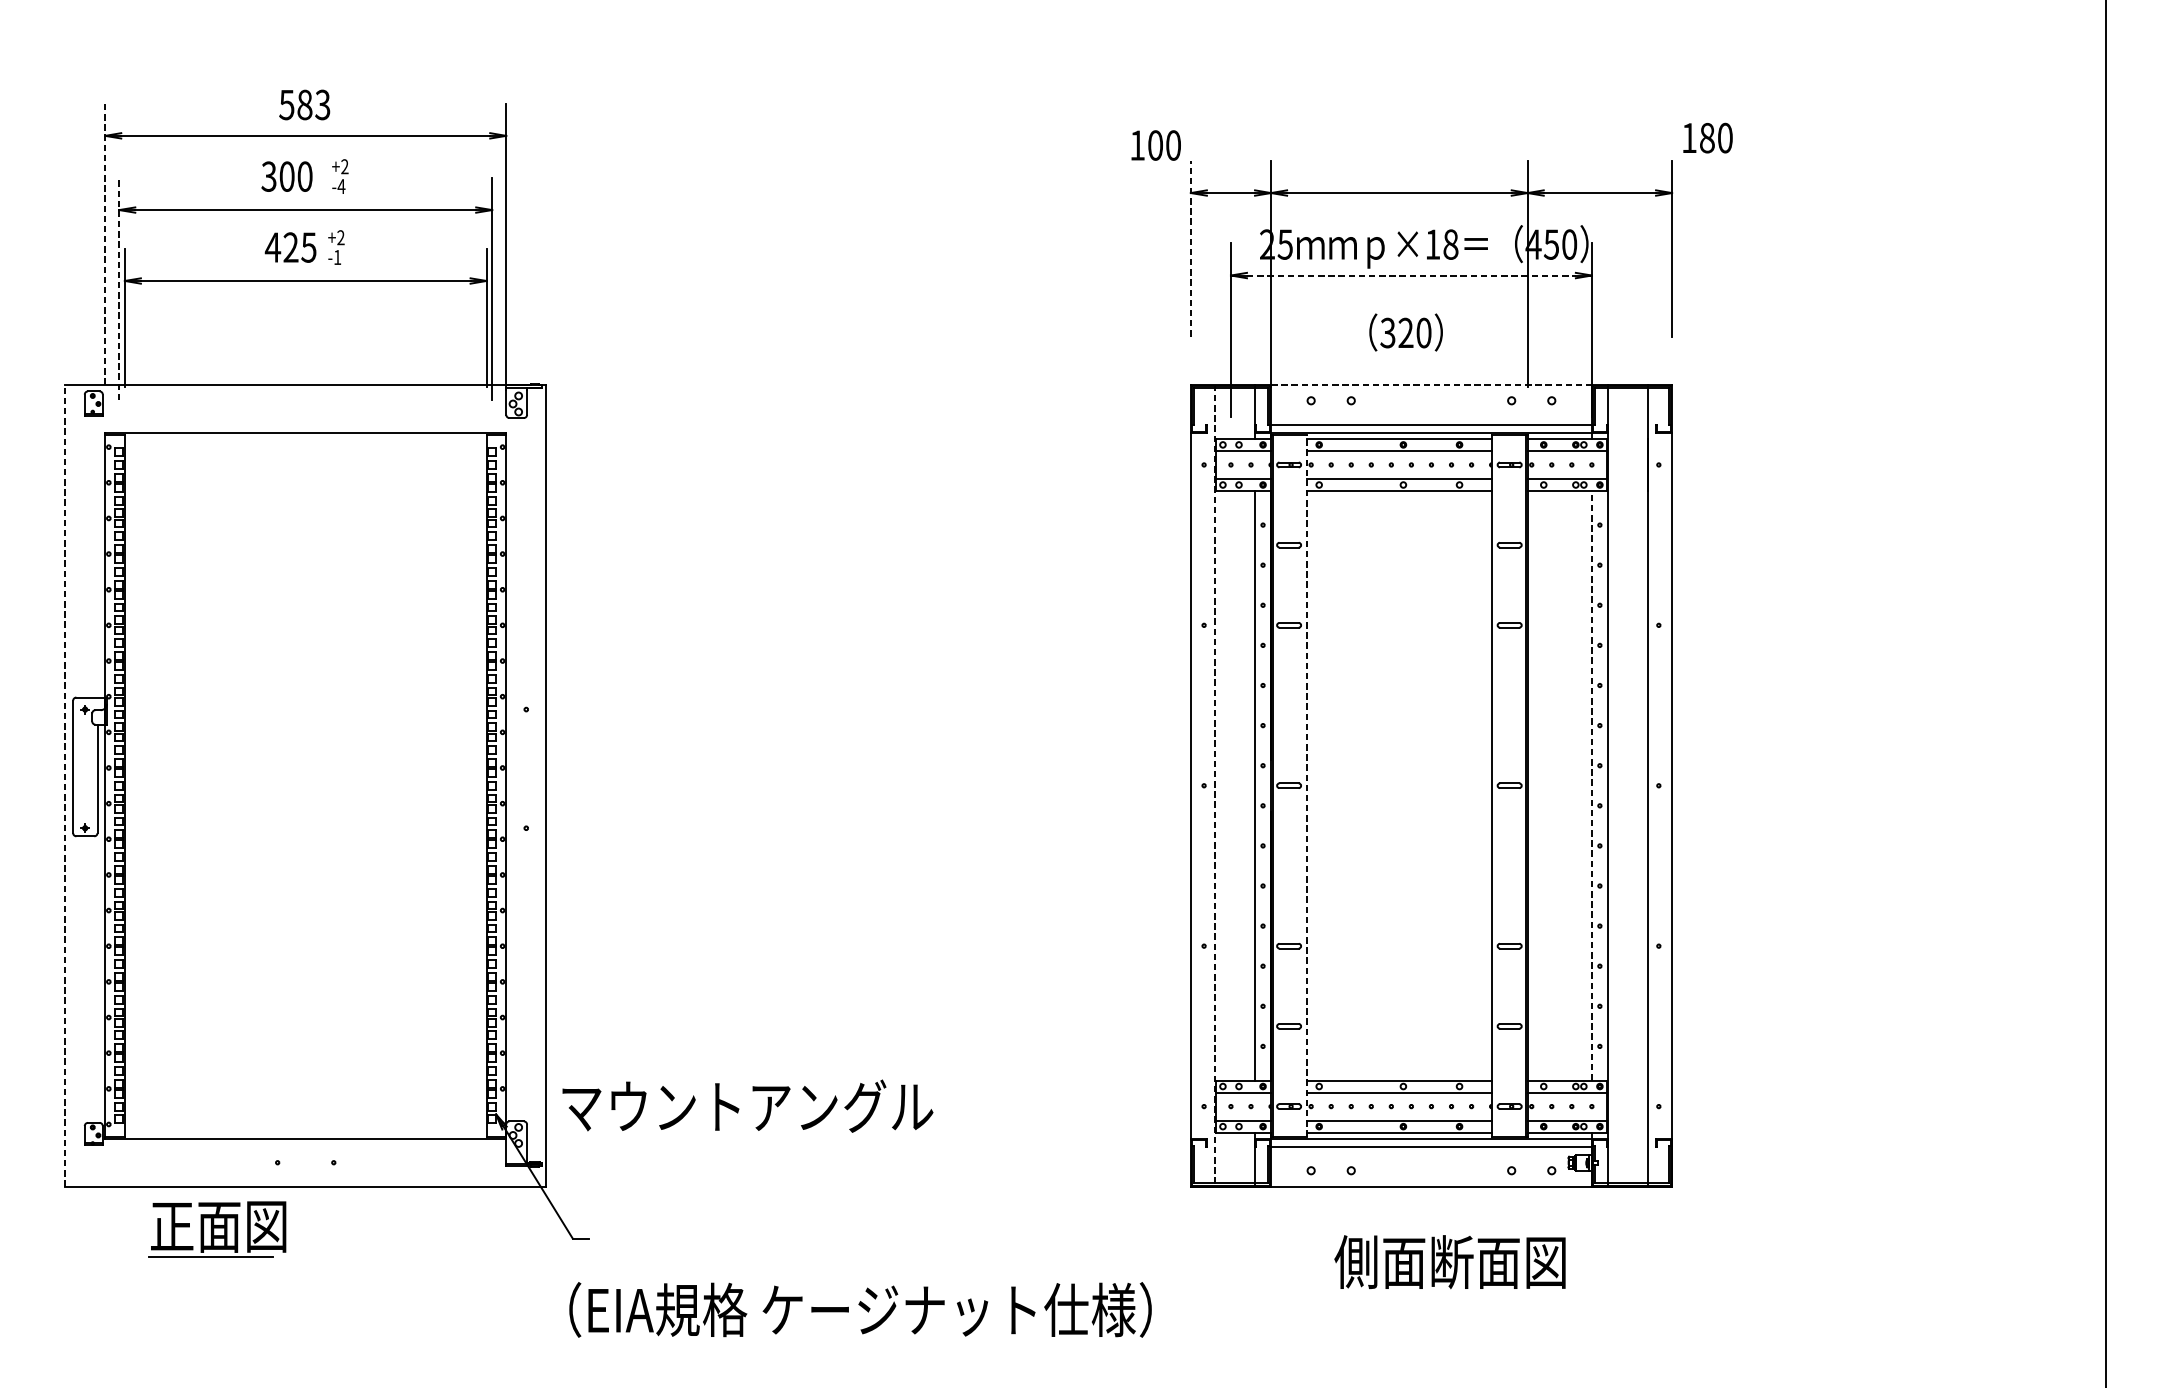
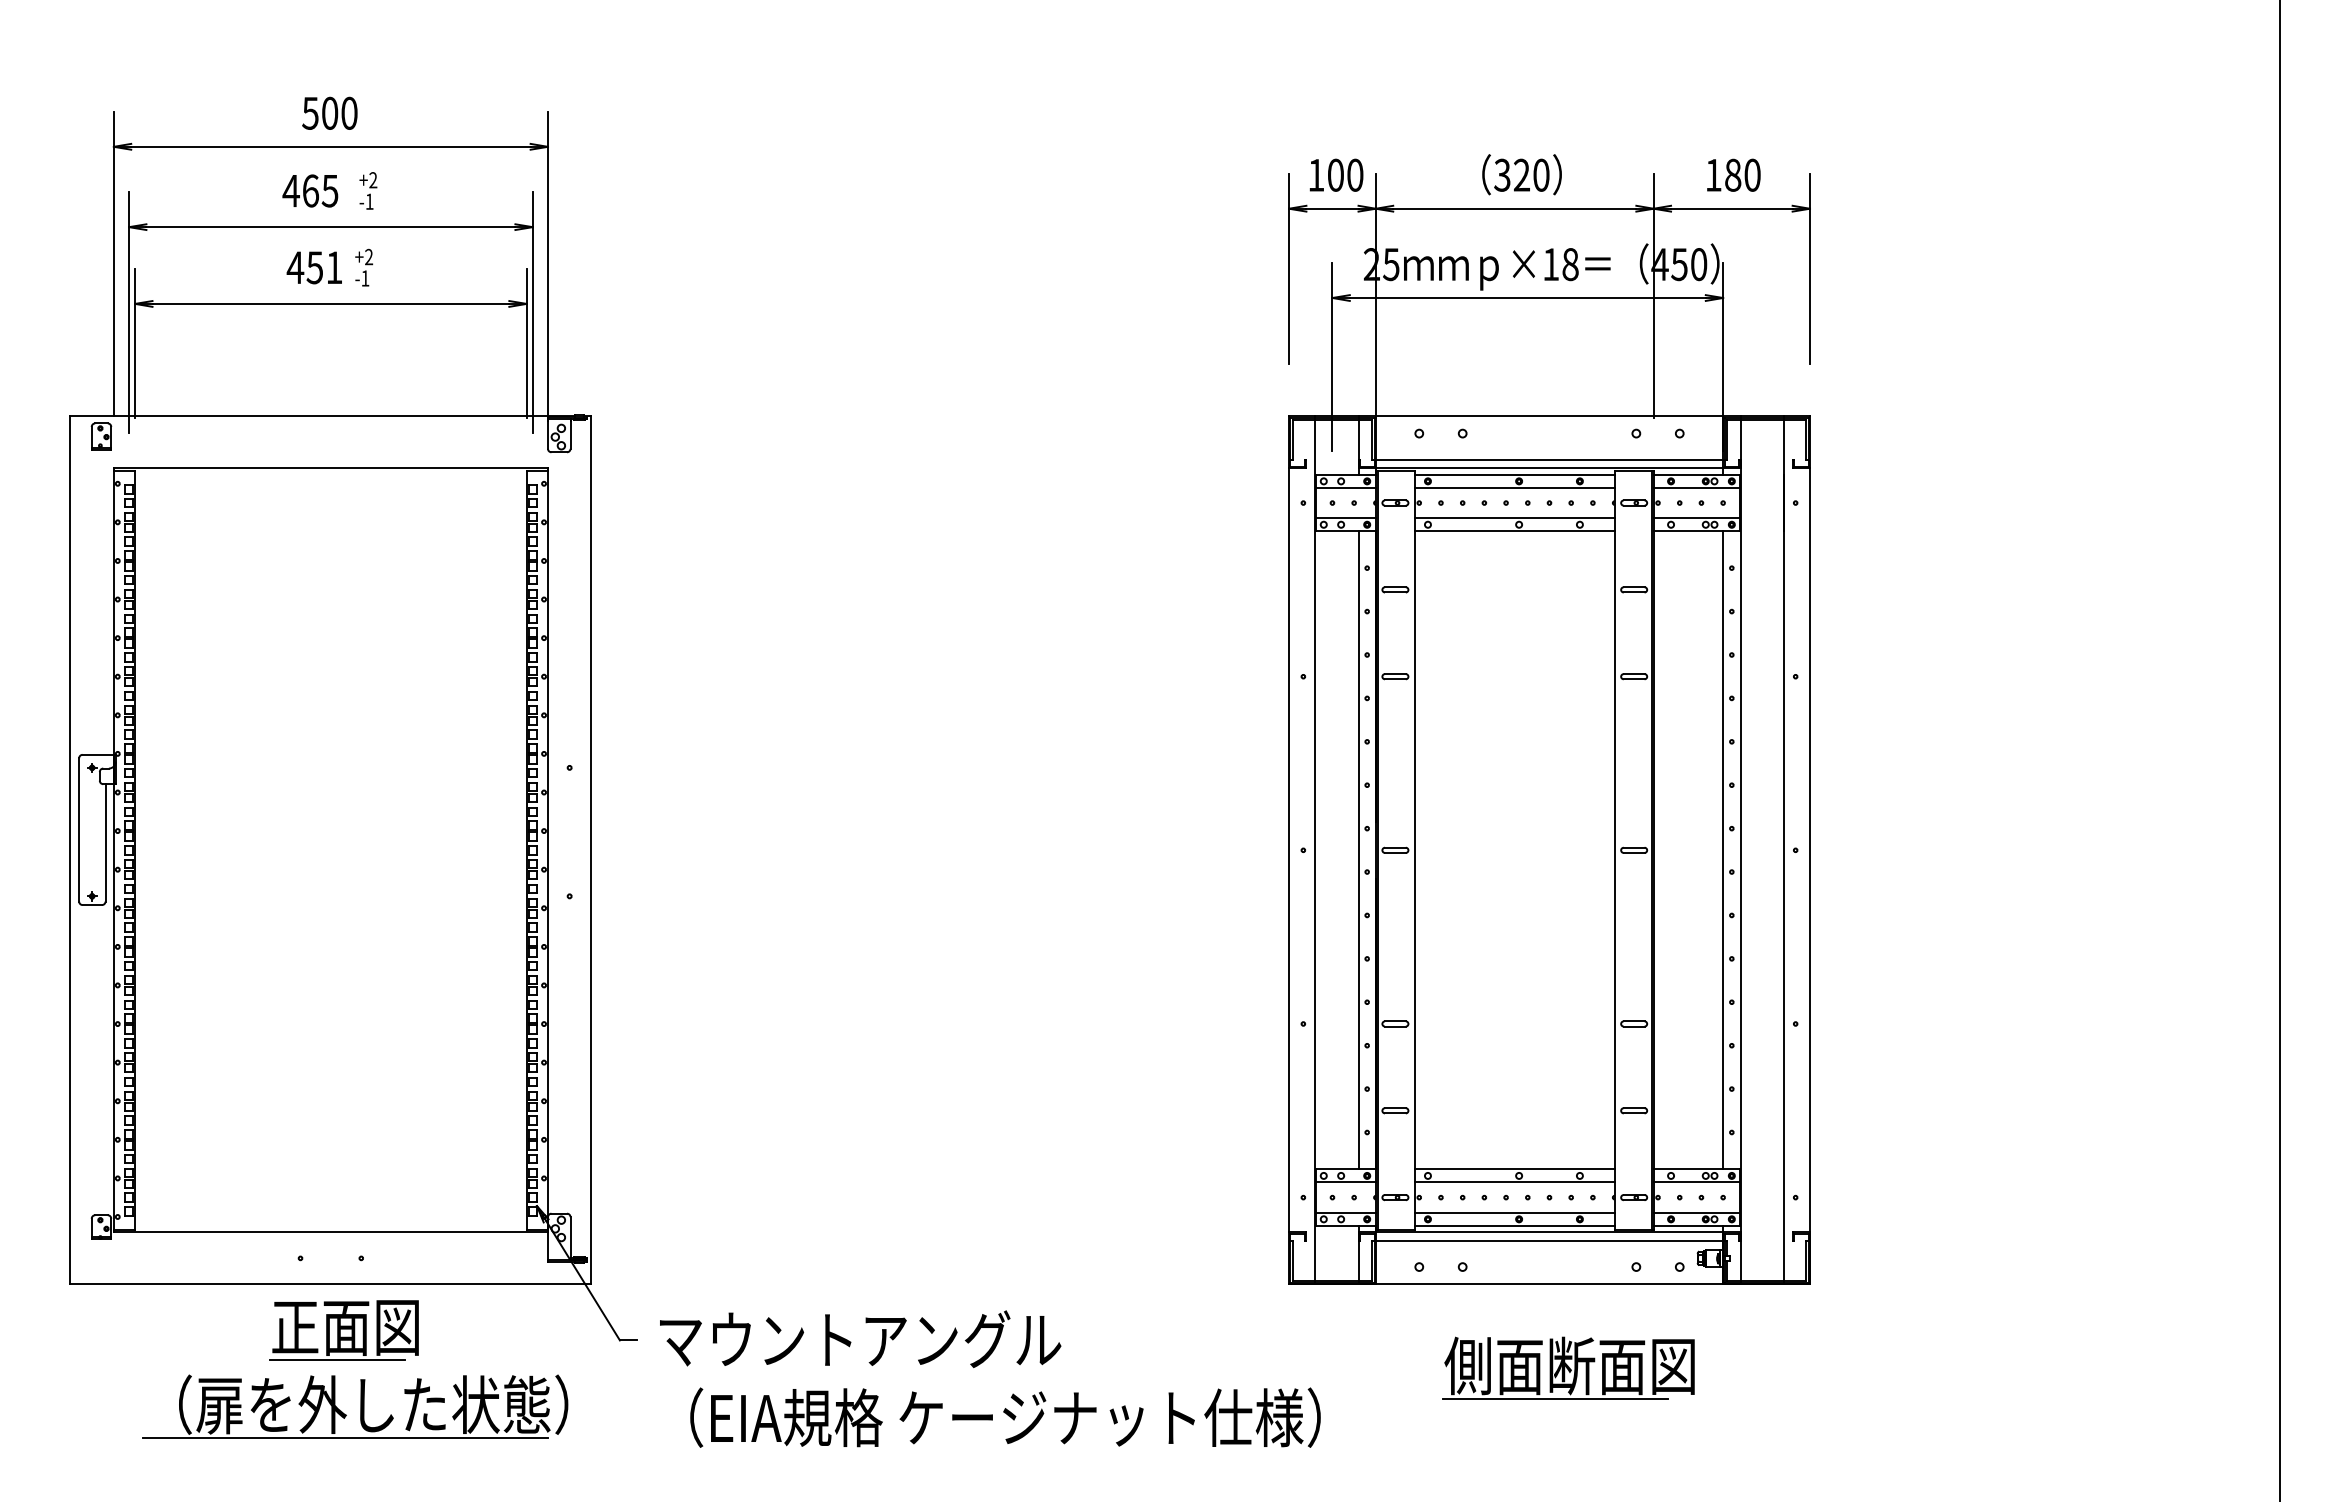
text: (313, 104) -> (339, 112), 583 -> 500
text: (1707, 137) -> (1733, 174), moved
text: (1156, 144) -> (1336, 174), moved
text: (286, 176) -> (310, 190), 300 -> 465
text: (341, 186) -> (369, 201), -4 -> -1
line: (104, 243) -> (113, 263), dashed -> solid
text: (299, 247) -> (324, 267), 425 -> 451
line: (1191, 248) -> (1289, 268), dashed -> solid
line: (1411, 275) -> (1527, 298), dashed -> solid
line: (119, 288) -> (129, 312), dashed -> solid
text: (1405, 332) -> (1521, 174), moved
line: (1431, 384) -> (1549, 416), dashed -> solid
line: (65, 784) -> (70, 849), dashed -> solid
line: (1592, 784) -> (1723, 849), dashed -> solid
line: (1215, 785) -> (1315, 850), dashed -> solid
line: (1306, 785) -> (1414, 850), dashed -> solid
text: (747, 1105) -> (860, 1338), moved
part: (216, 1229) -> (343, 1330), moved
line: (1437, 1293) -> (1555, 1399), added
part: (328, 1299) -> (355, 1406), added
text: (860, 1309) -> (1005, 1417), moved

